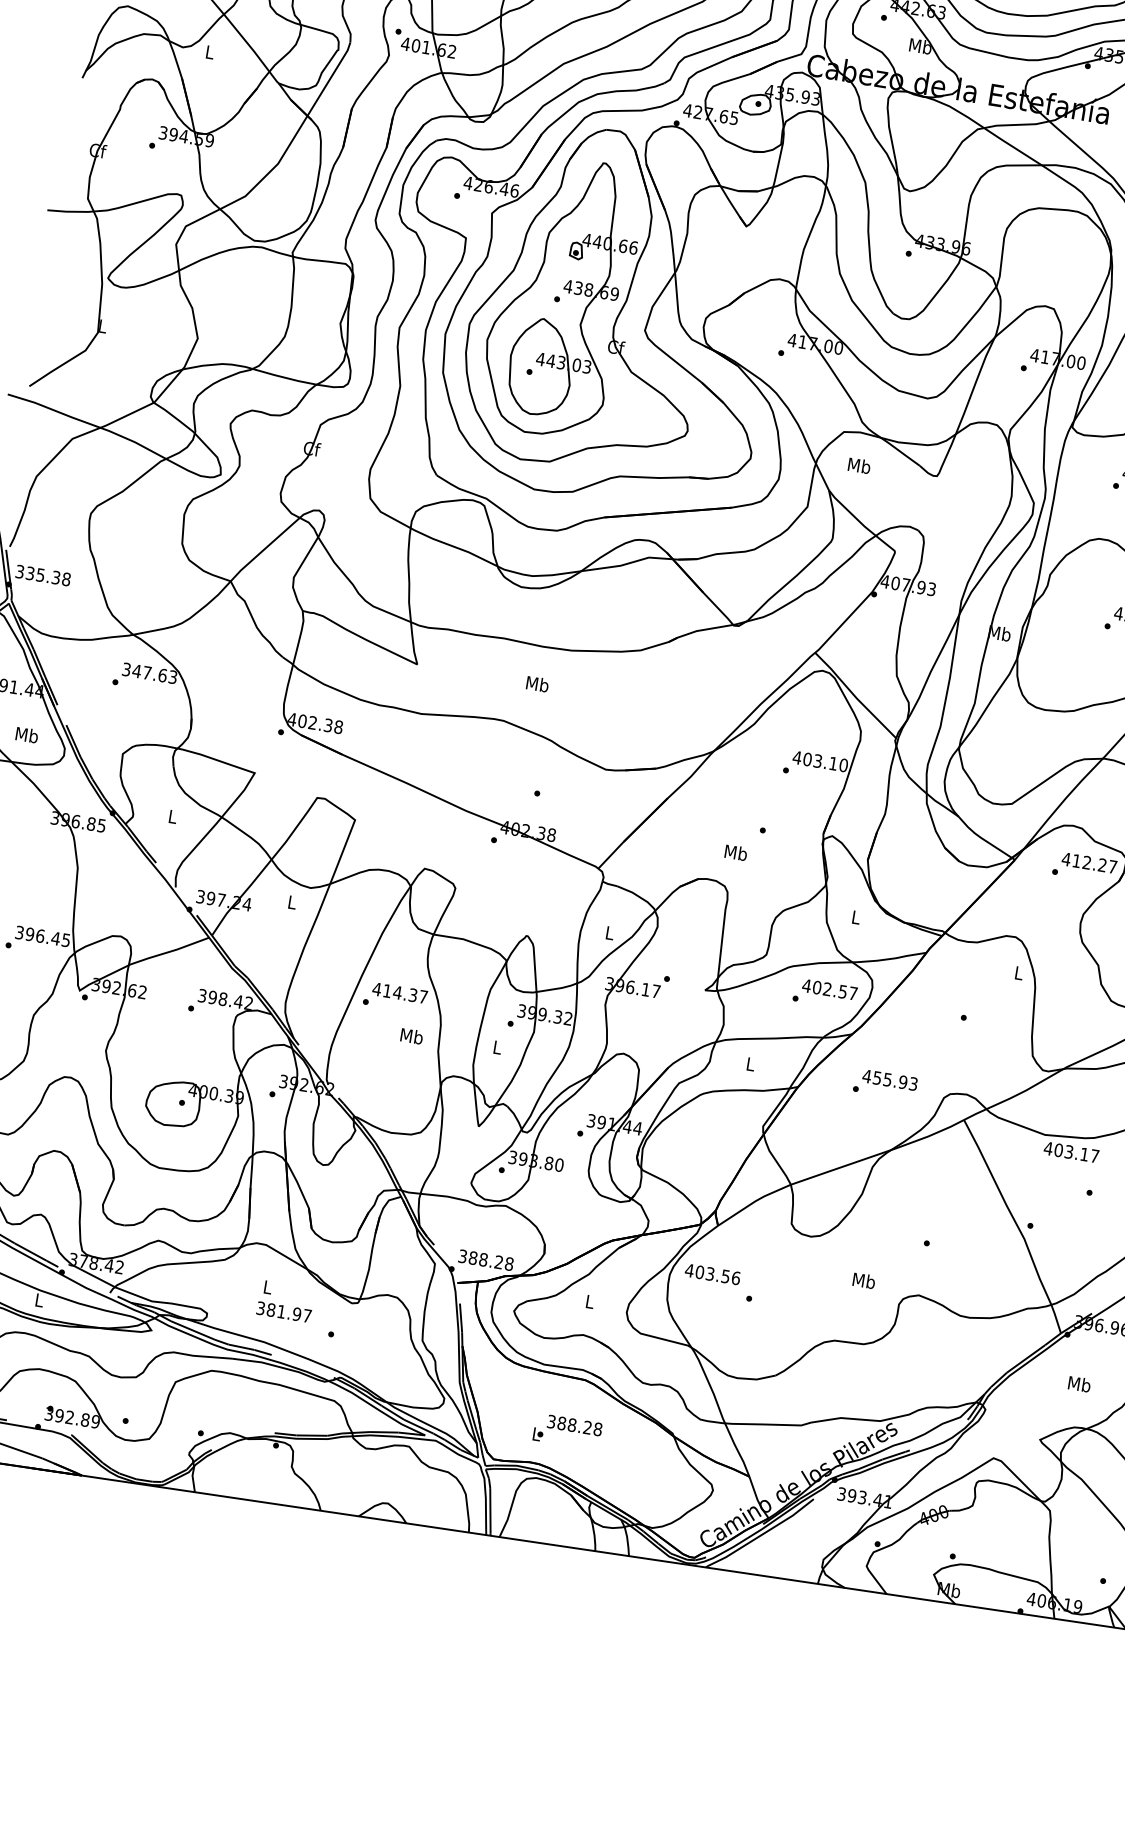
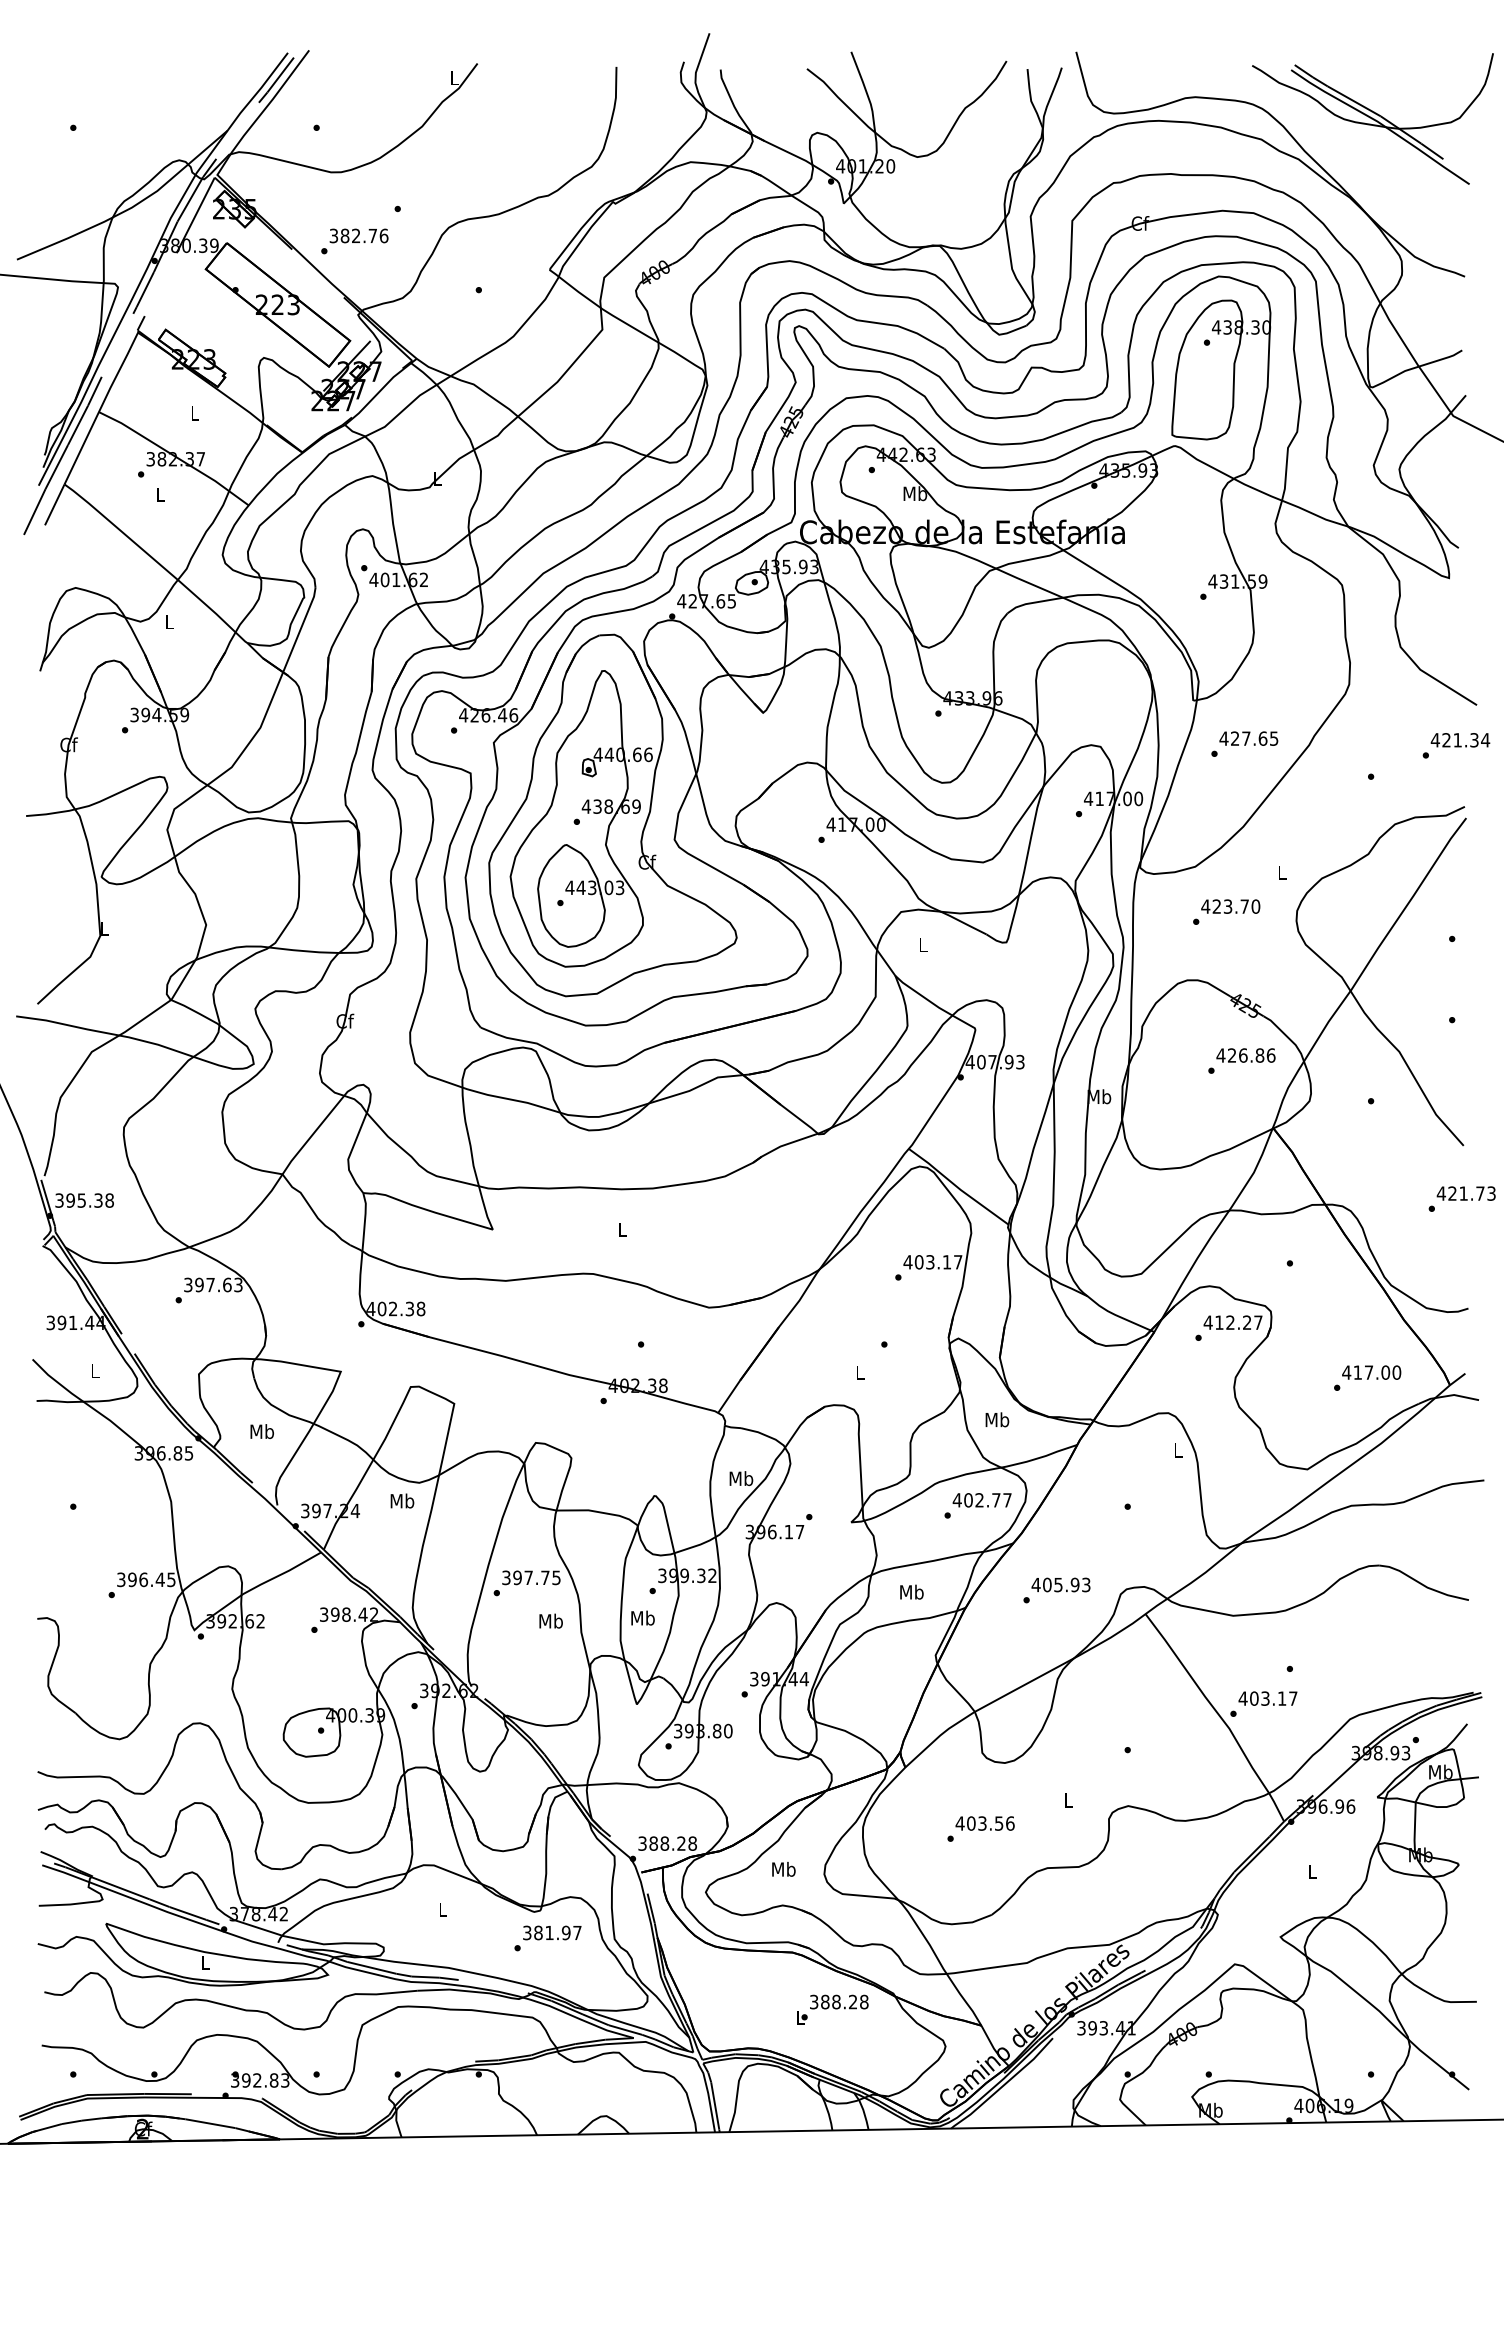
text: (858, 465) -> (922, 944), Mb -> L
text: (30, 573) -> (70, 1200), 335.38 -> 395.38
text: (137, 670) -> (199, 1284), 347.63 -> 397.63
text: (537, 684) -> (622, 1229), Mb -> L
text: (26, 734) -> (94, 1370), Mb -> L
text: (843, 765) -> (957, 1262), 403.10 -> 403.17
text: (172, 816) -> (261, 1431), L -> Mb
text: (735, 852) -> (859, 1372), Mb -> L
text: (292, 901) -> (402, 1500), L -> Mb
text: (856, 917) -> (997, 1419), L -> Mb
text: (610, 932) -> (741, 1478), L -> Mb
text: (399, 992) -> (530, 1577), 414.37 -> 397.75
text: (843, 992) -> (996, 1500), 402.57 -> 402.77
text: (497, 1046) -> (642, 1617), L -> Mb
text: (750, 1063) -> (911, 1591), L -> Mb
text: (877, 1077) -> (1047, 1584), 455.93 -> 405.93
text: (1071, 1152) -> (1267, 1698), moved
text: (712, 1274) -> (984, 1823), moved
text: (864, 1280) -> (1068, 1799), Mb -> L
text: (589, 1300) -> (783, 1868), L -> Mb
text: (284, 1311) -> (552, 1932), moved
text: (1079, 1383) -> (1312, 1871), Mb -> L
text: (95, 1421) -> (285, 2080), 392.89 -> 392.83
text: (567, 1431) -> (832, 2009), moved

